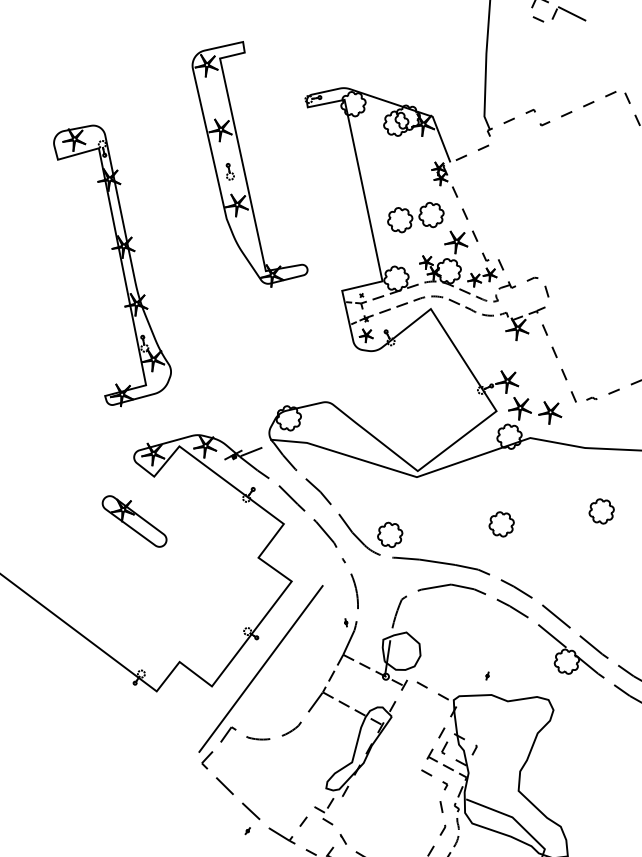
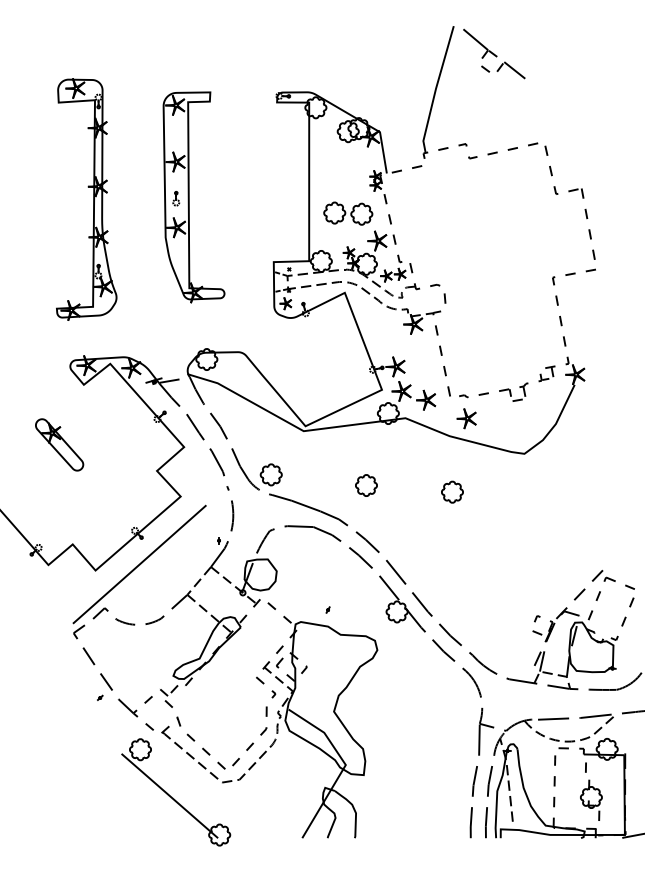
part: (248, 166) -> (193, 197), moved
part: (600, 423) -> (466, 418), added
part: (134, 521) -> (59, 444), moved

